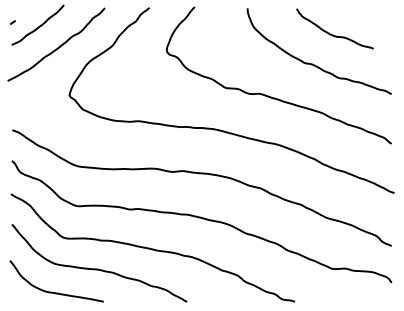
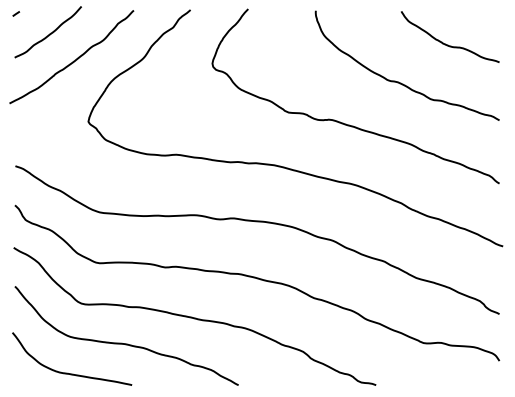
line: (13, 22) -> (16, 13), moved
curve: (333, 34) -> (448, 44), moved

